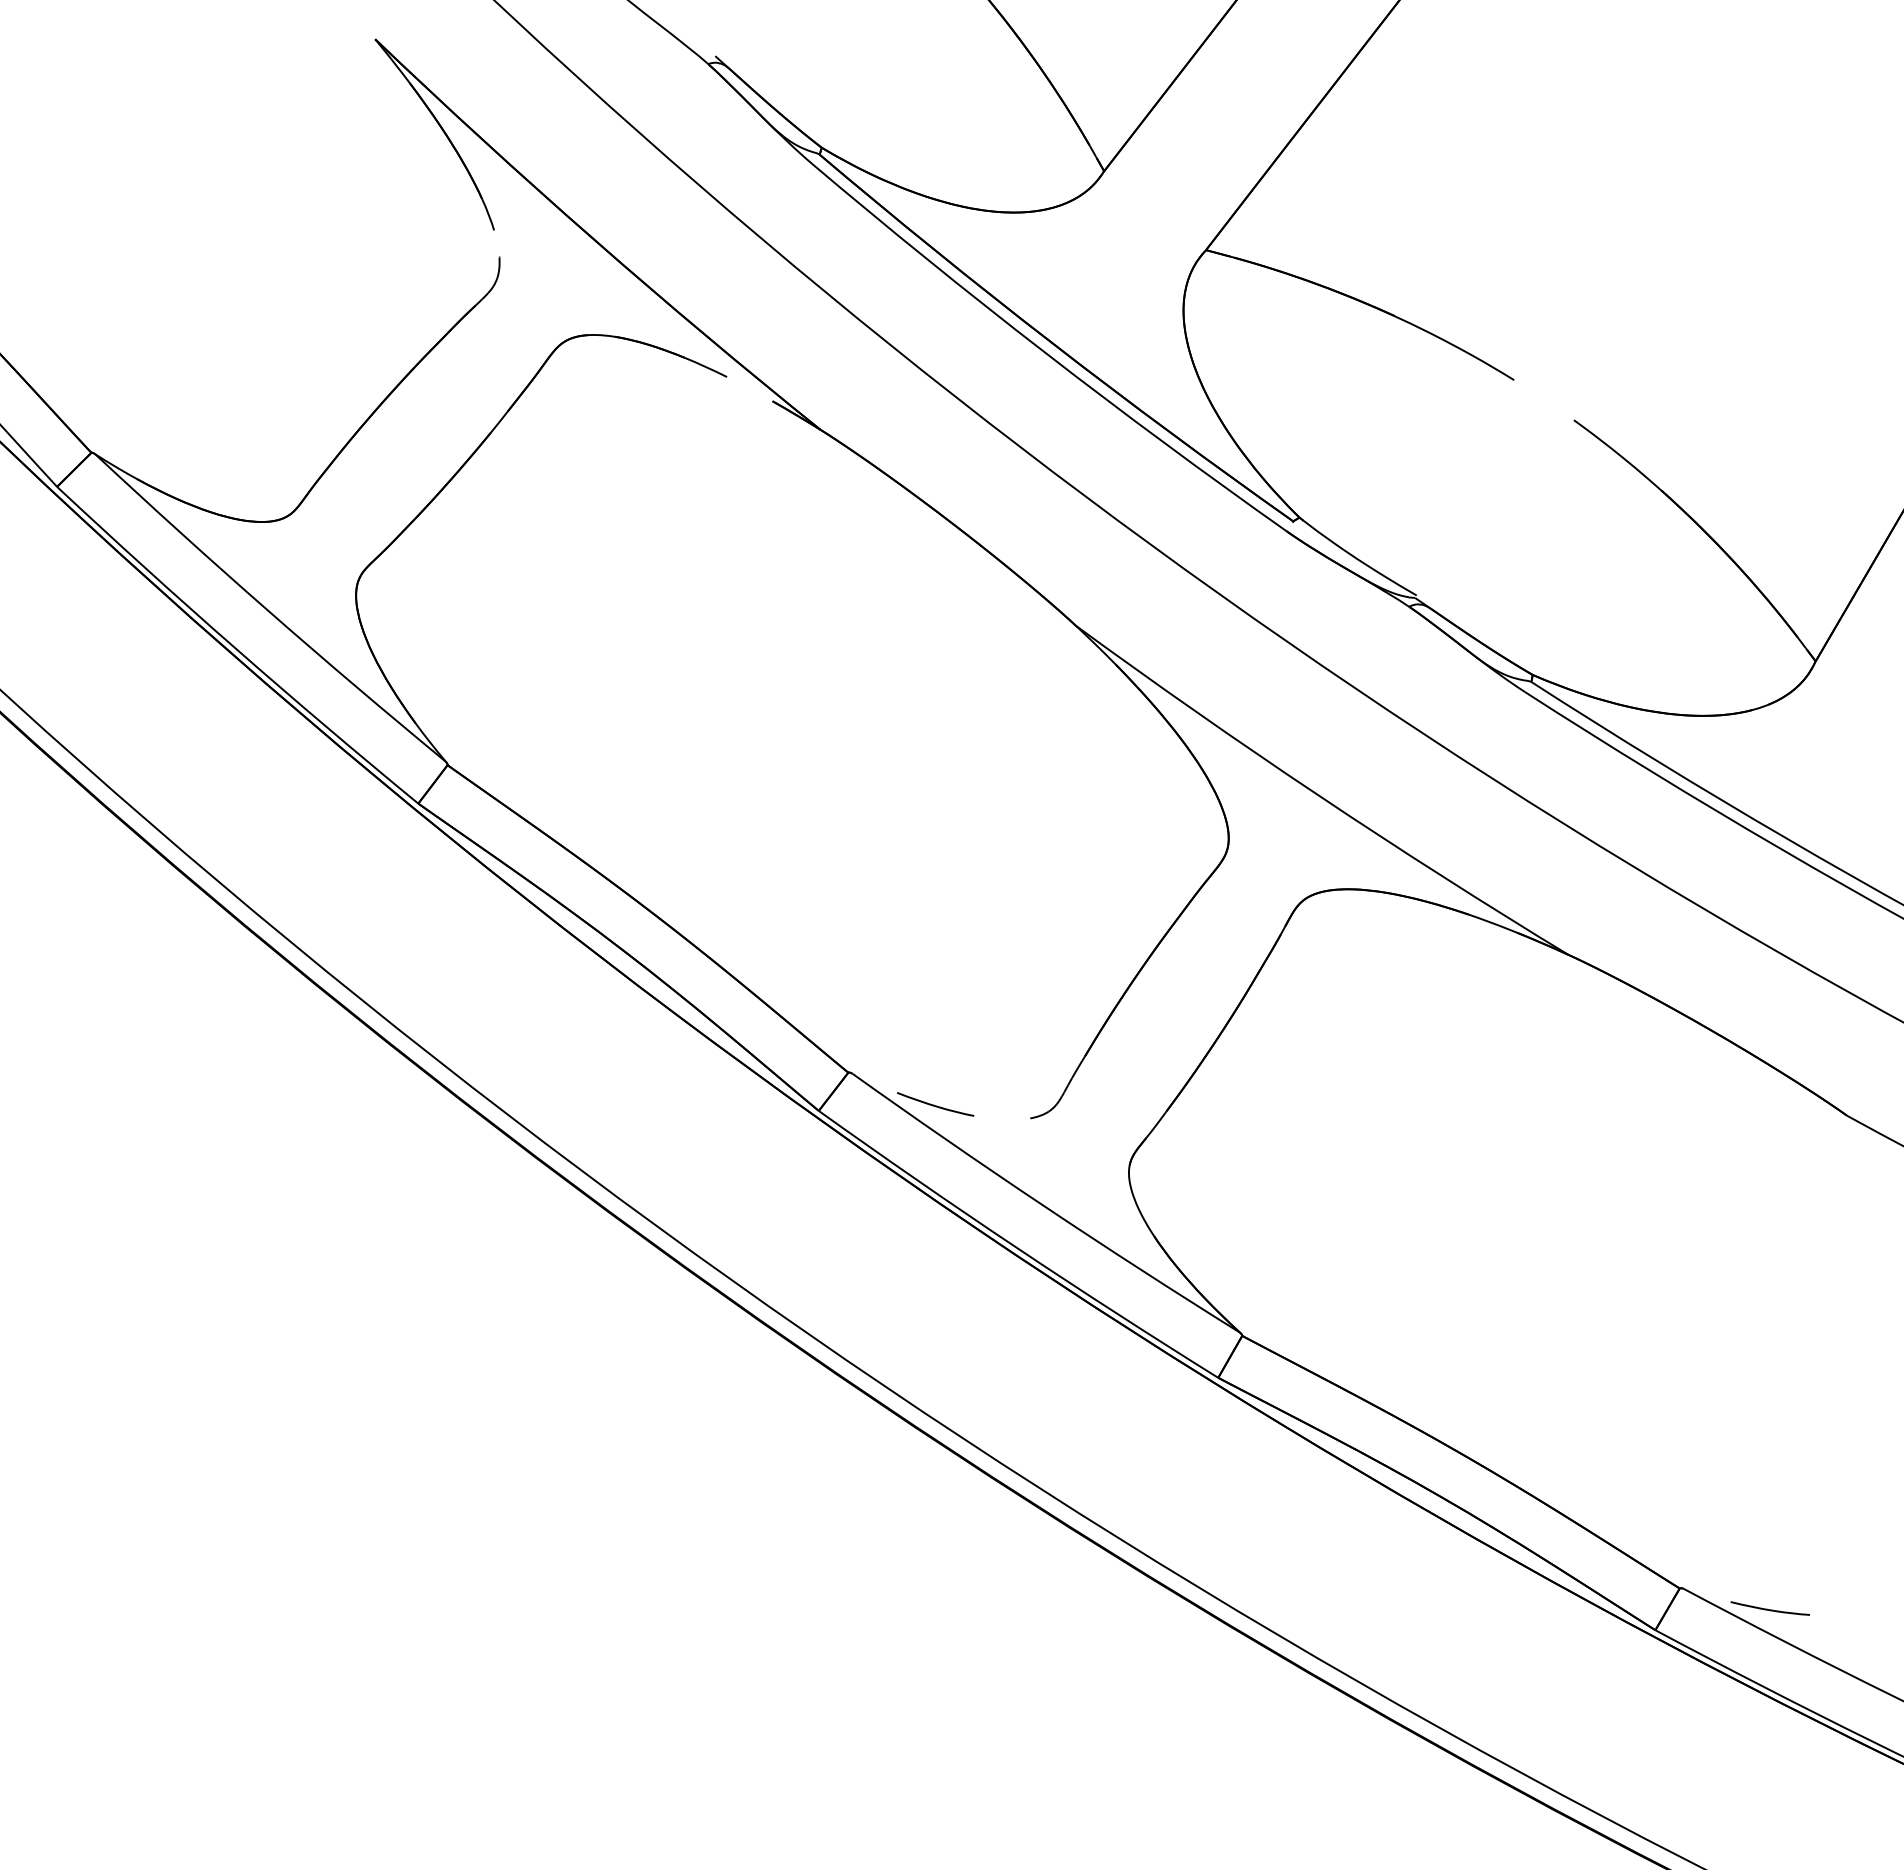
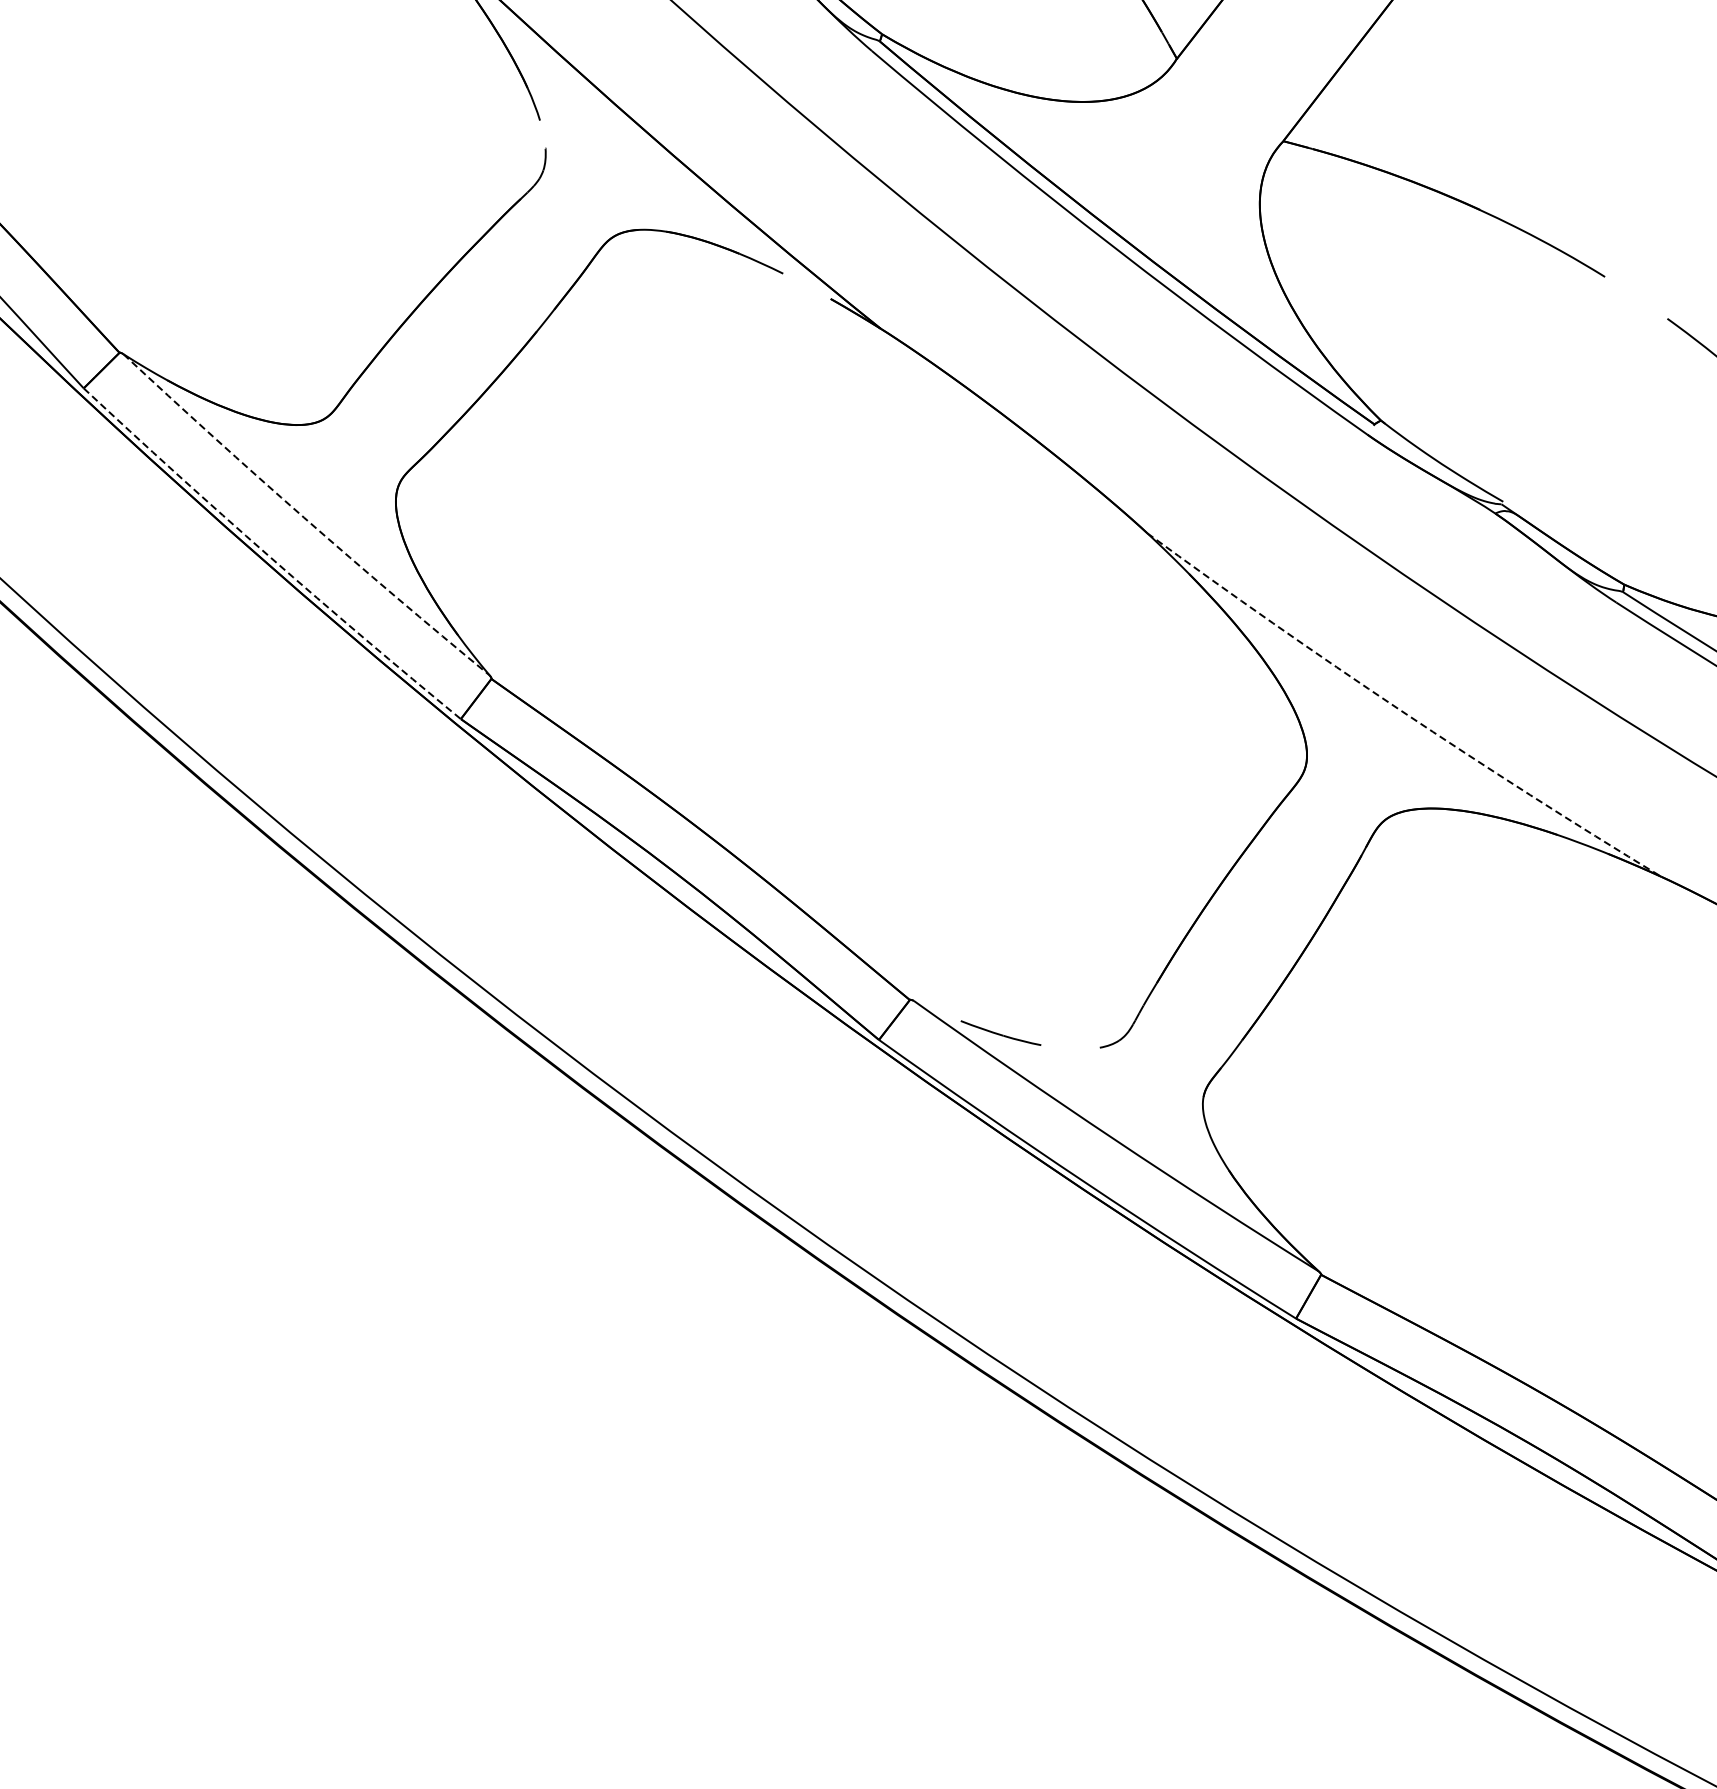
arc: (268, 610) -> (304, 517), solid -> dashed
arc: (235, 648) -> (269, 557), solid -> dashed
arc: (1318, 795) -> (1400, 710), solid -> dashed

